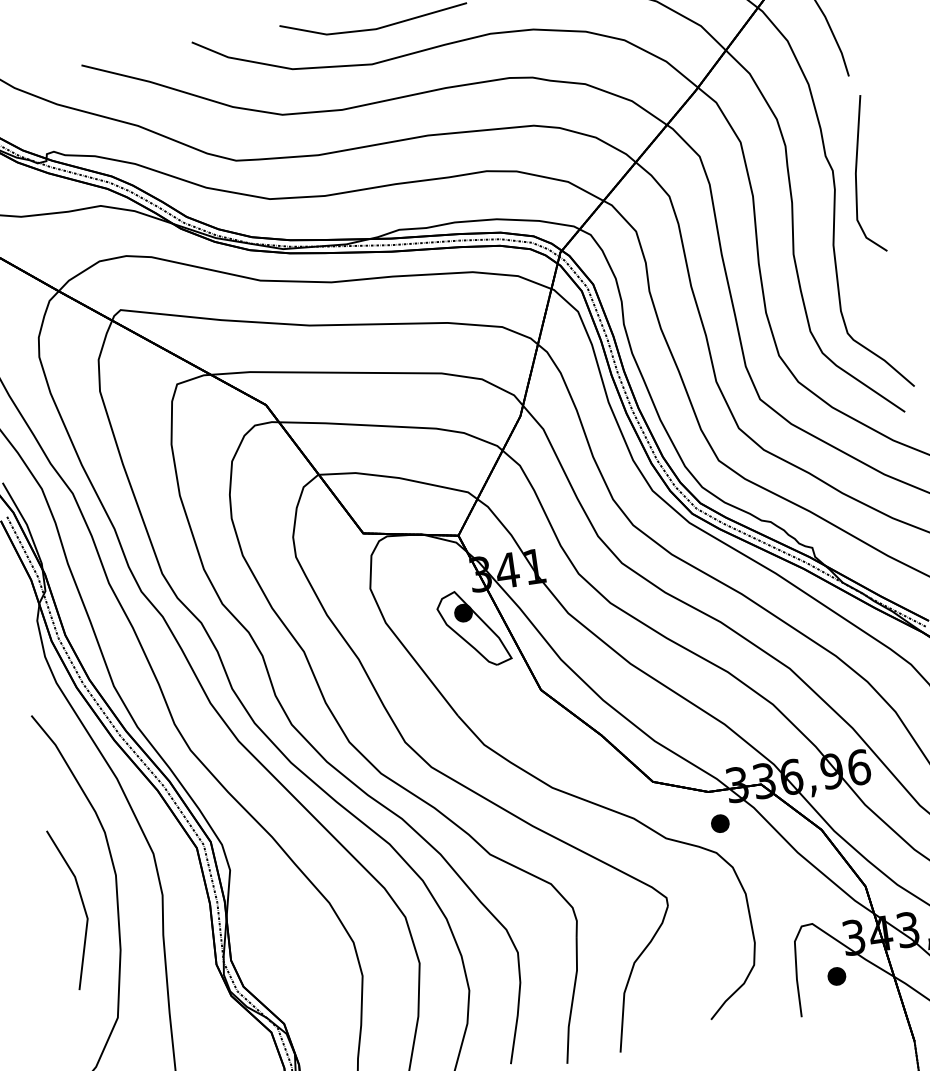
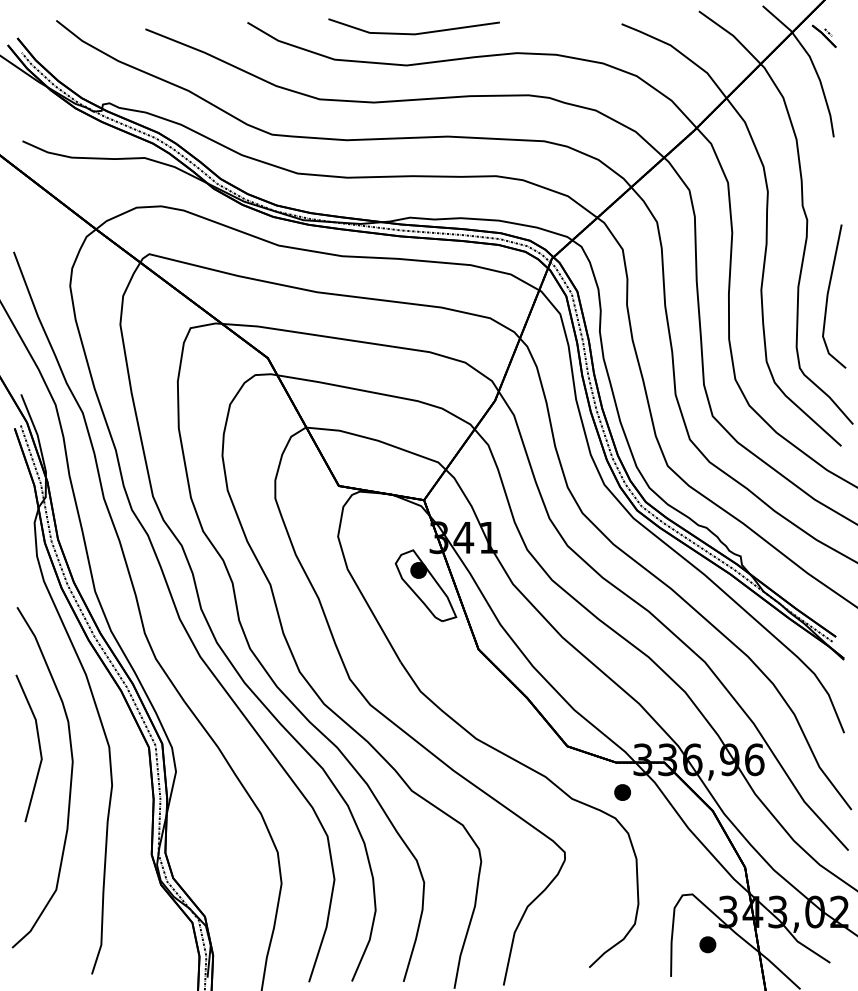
line: (857, 175) -> (828, 296), moved
line: (81, 904) -> (38, 745), moved

